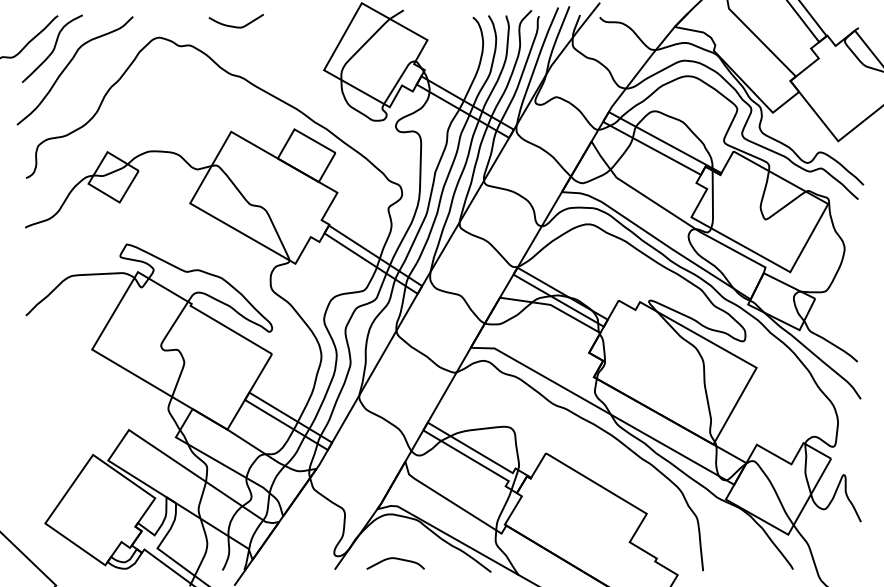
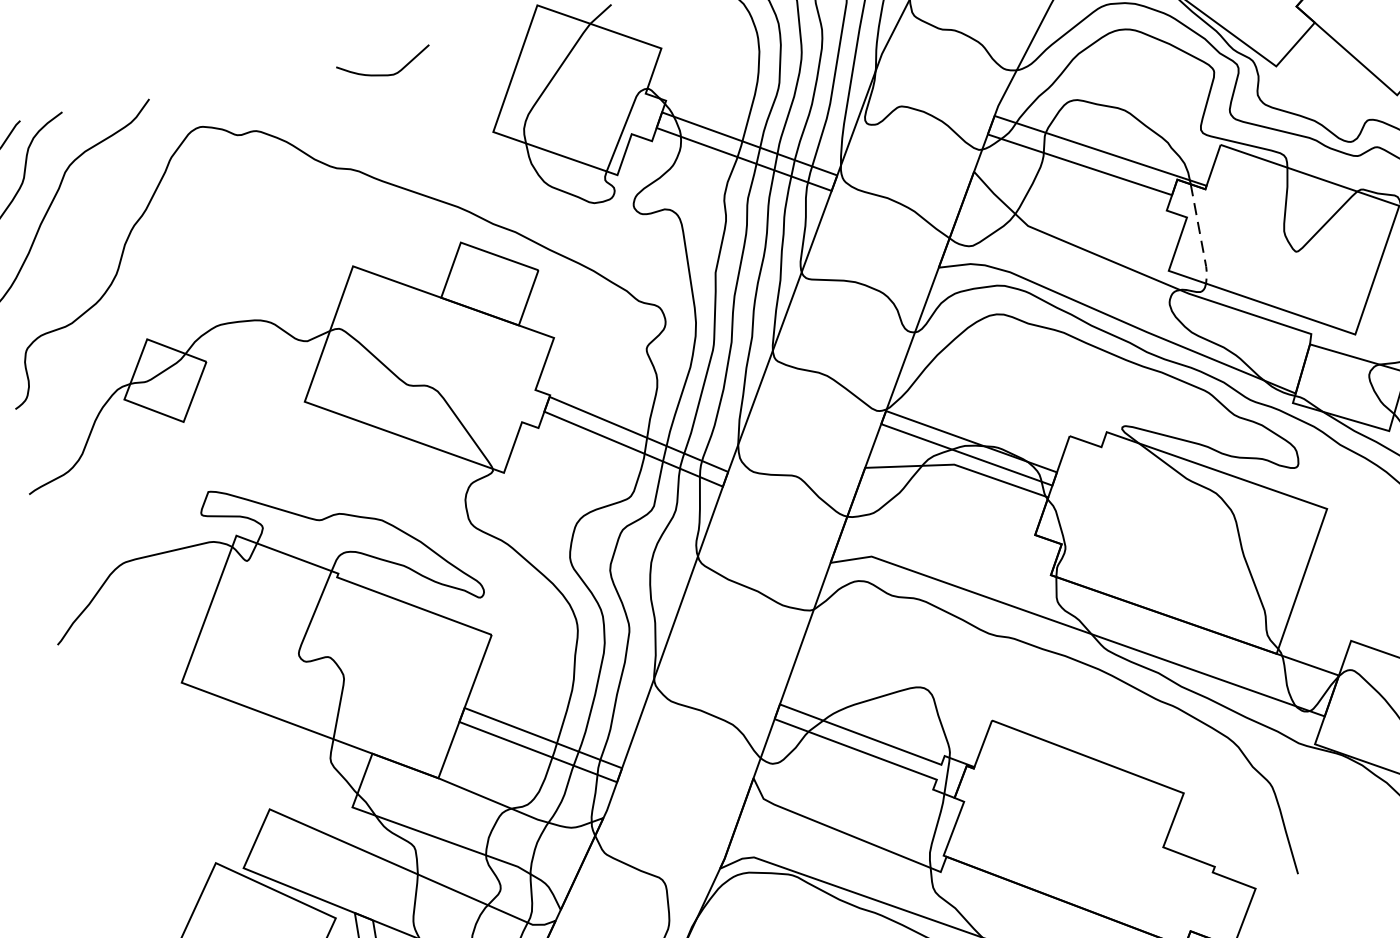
curve: (232, 25) -> (379, 73), moved
line: (712, 201) -> (1200, 237), solid -> dashed

